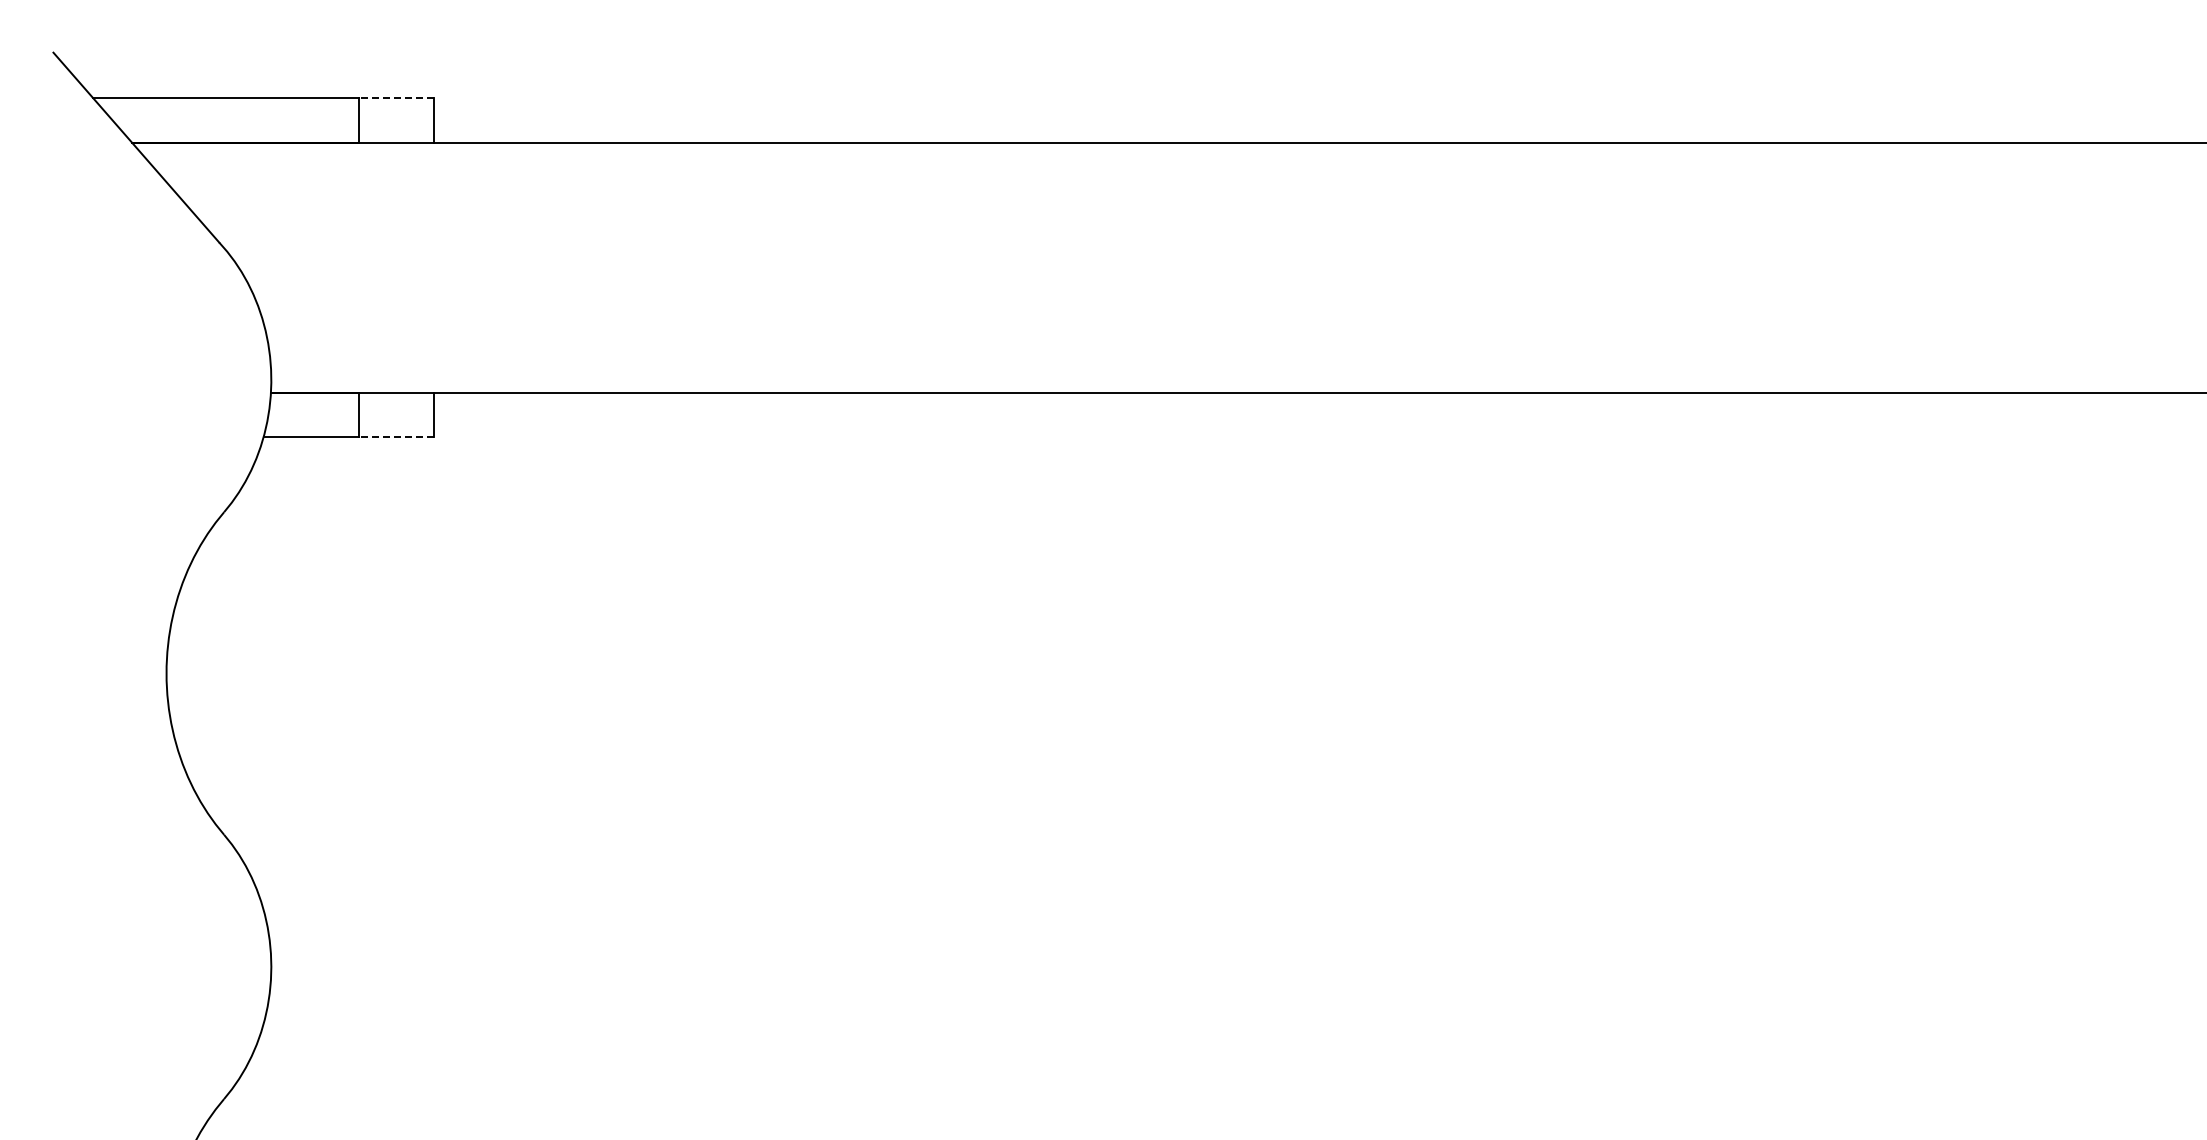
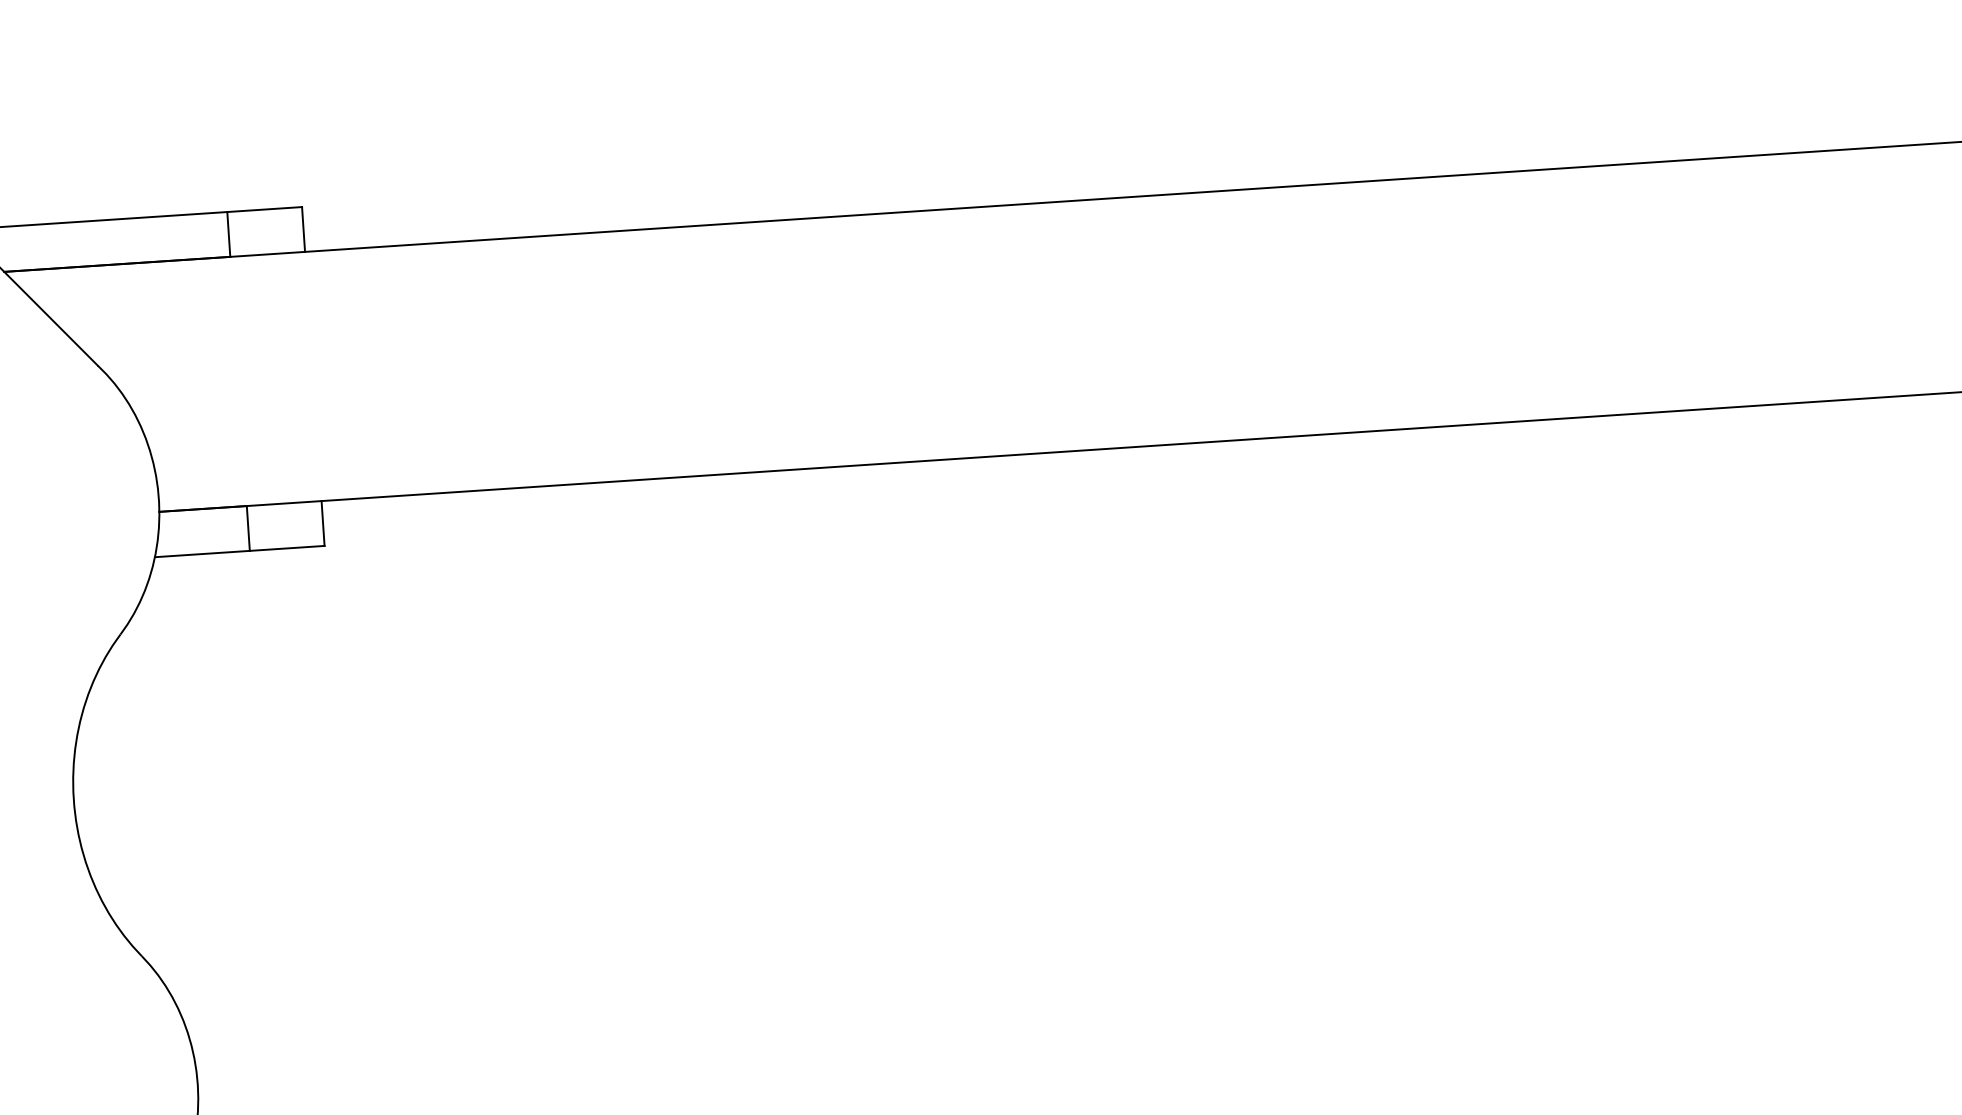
line: (395, 97) -> (264, 209), dashed -> solid
line: (395, 437) -> (286, 548), dashed -> solid

